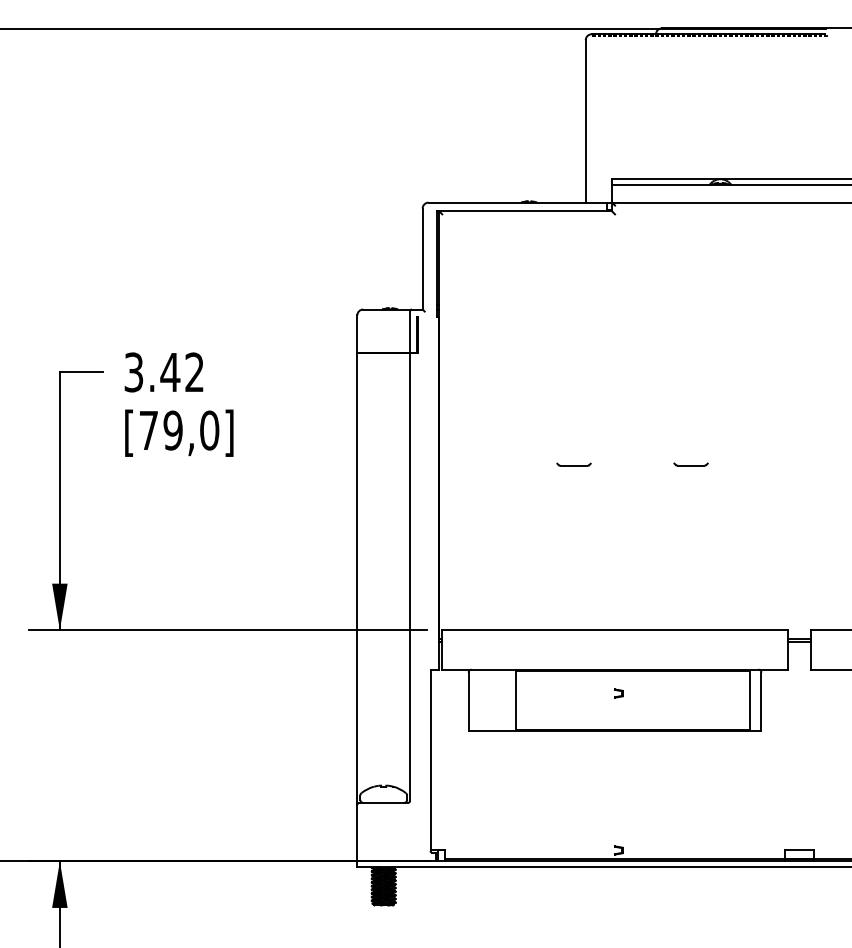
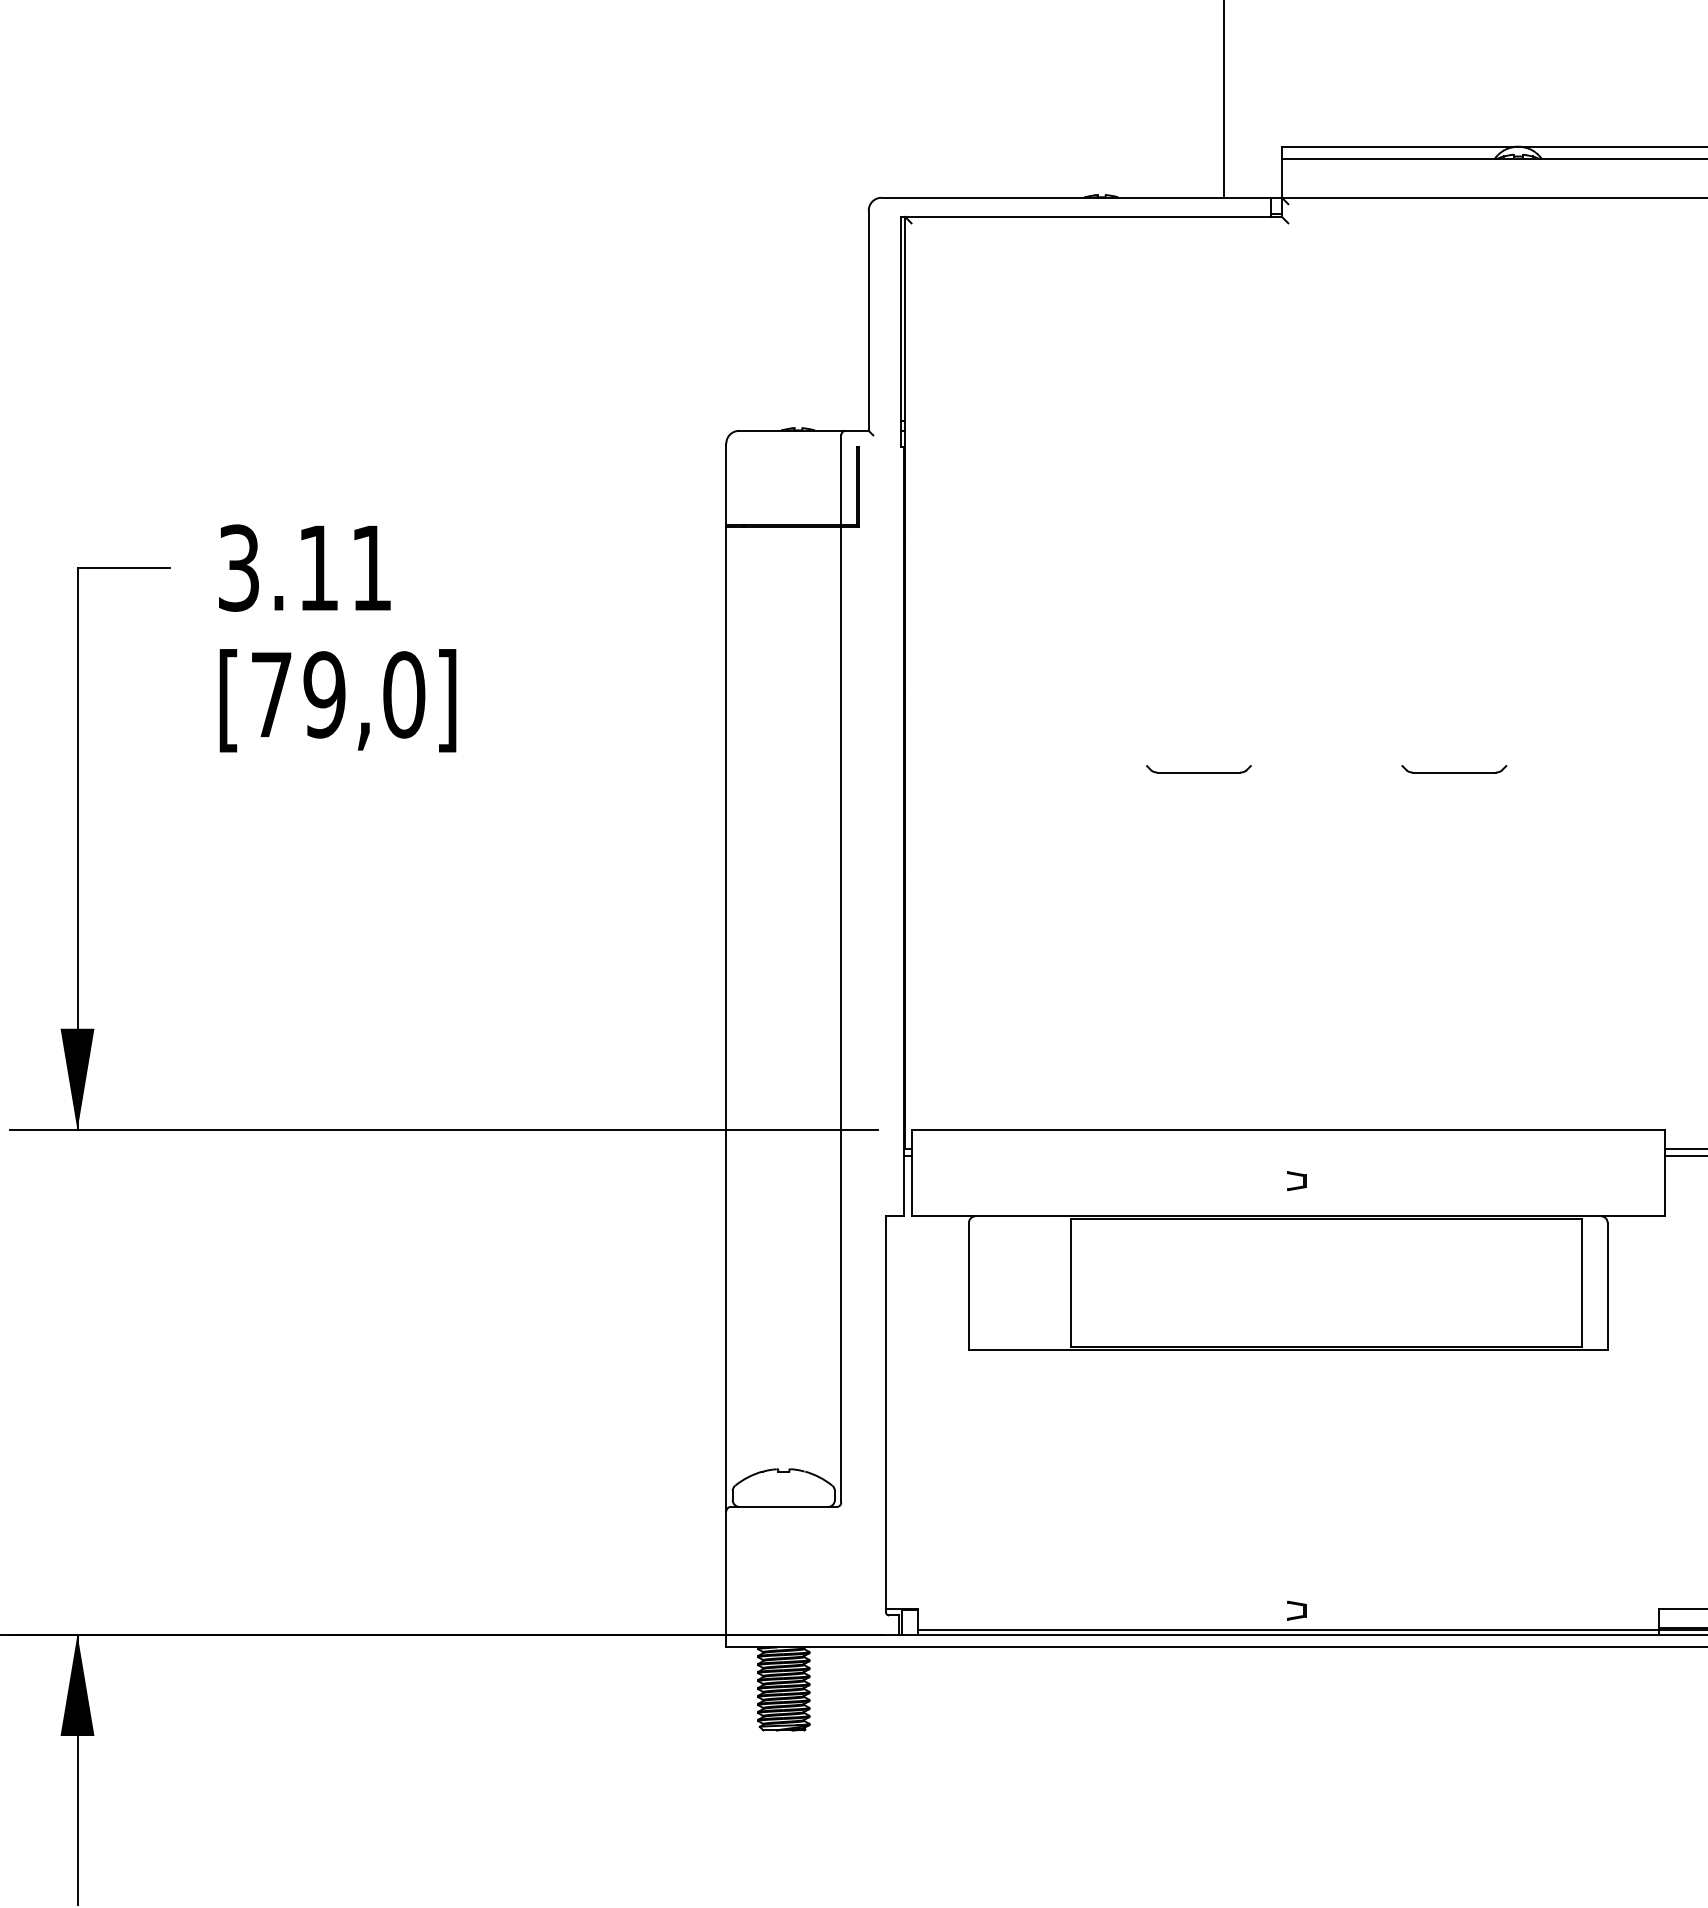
text: (181, 371) -> (342, 566), 3.42 -> 3.11
part: (573, 464) -> (1197, 768), size x1.43
part: (690, 464) -> (1452, 768), size x1.43
part: (618, 693) -> (1295, 1181), moved

